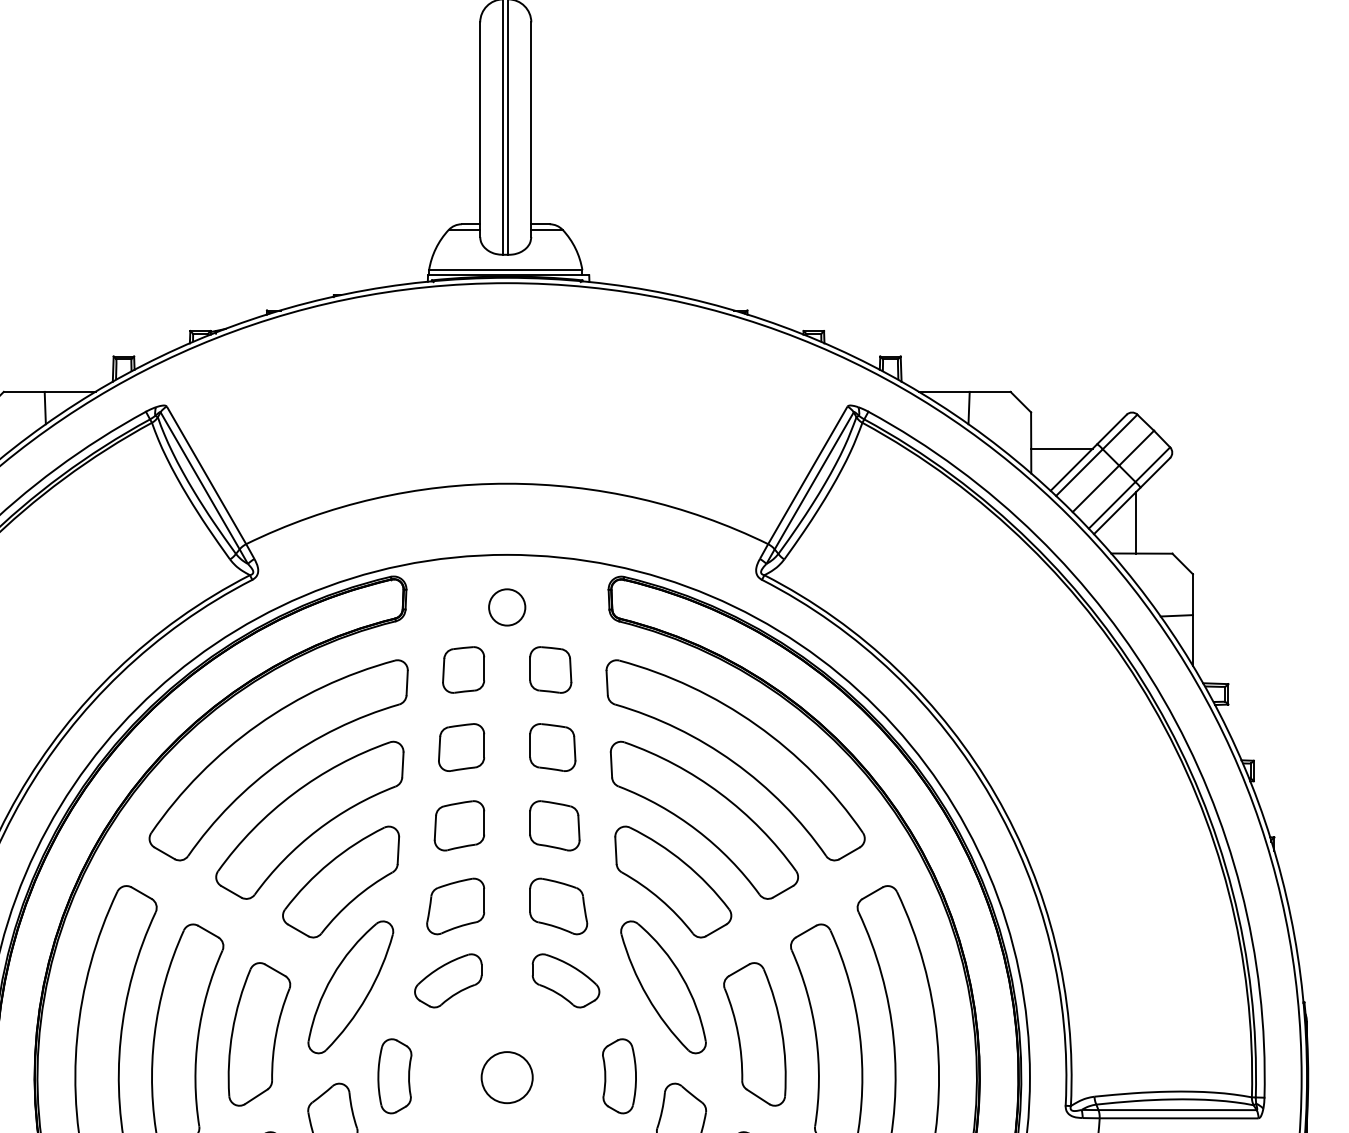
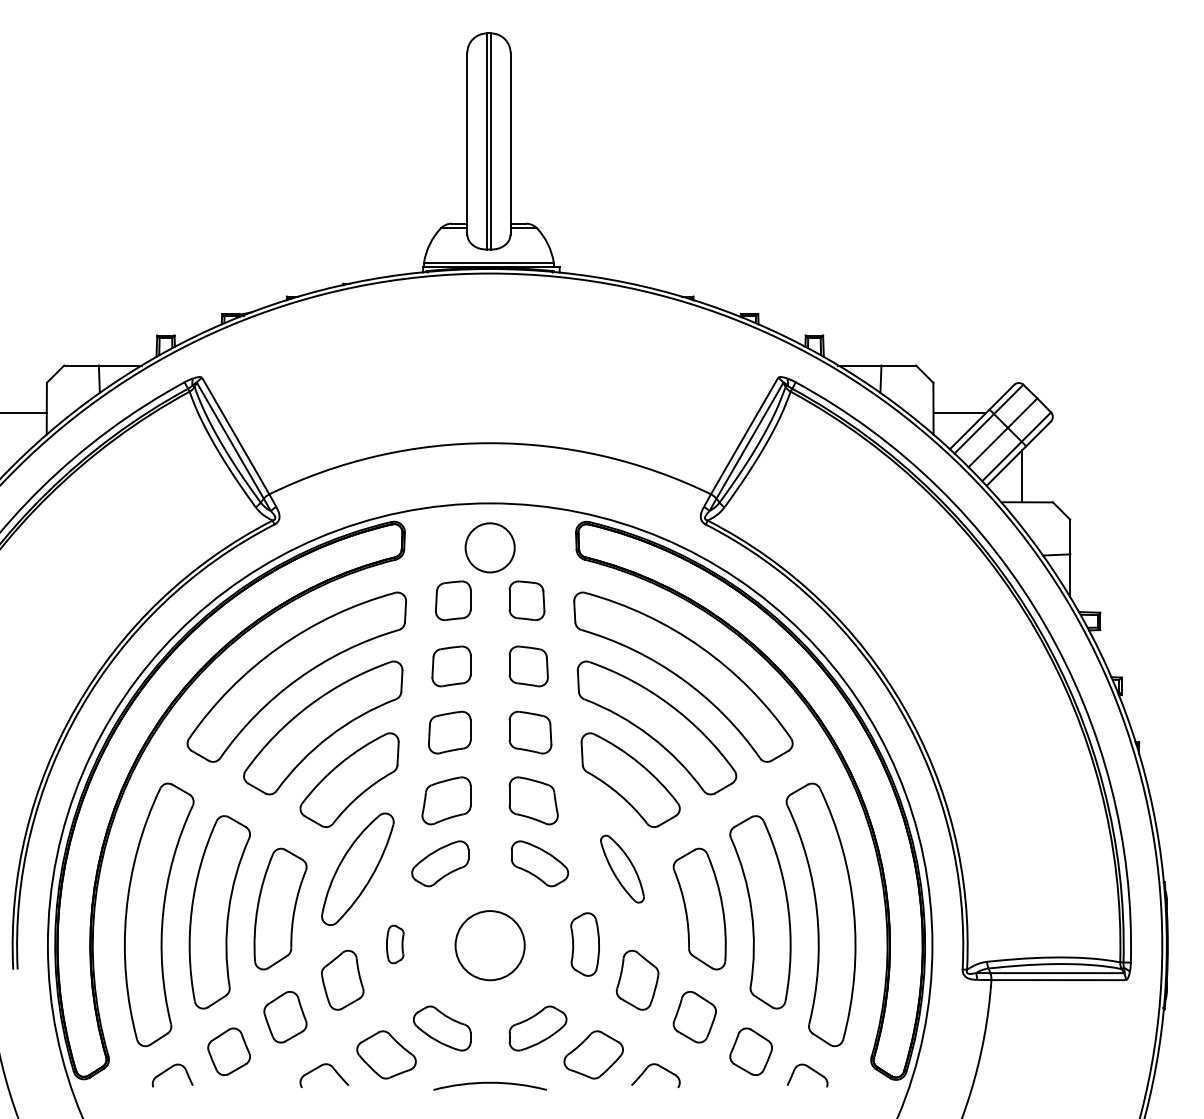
circle: (506, 606) -> (489, 547), size x1.6
part: (663, 986) -> (622, 868), size x0.6
part: (395, 1076) -> (395, 944), size x0.6
circle: (506, 1077) -> (489, 945), size x1.6

